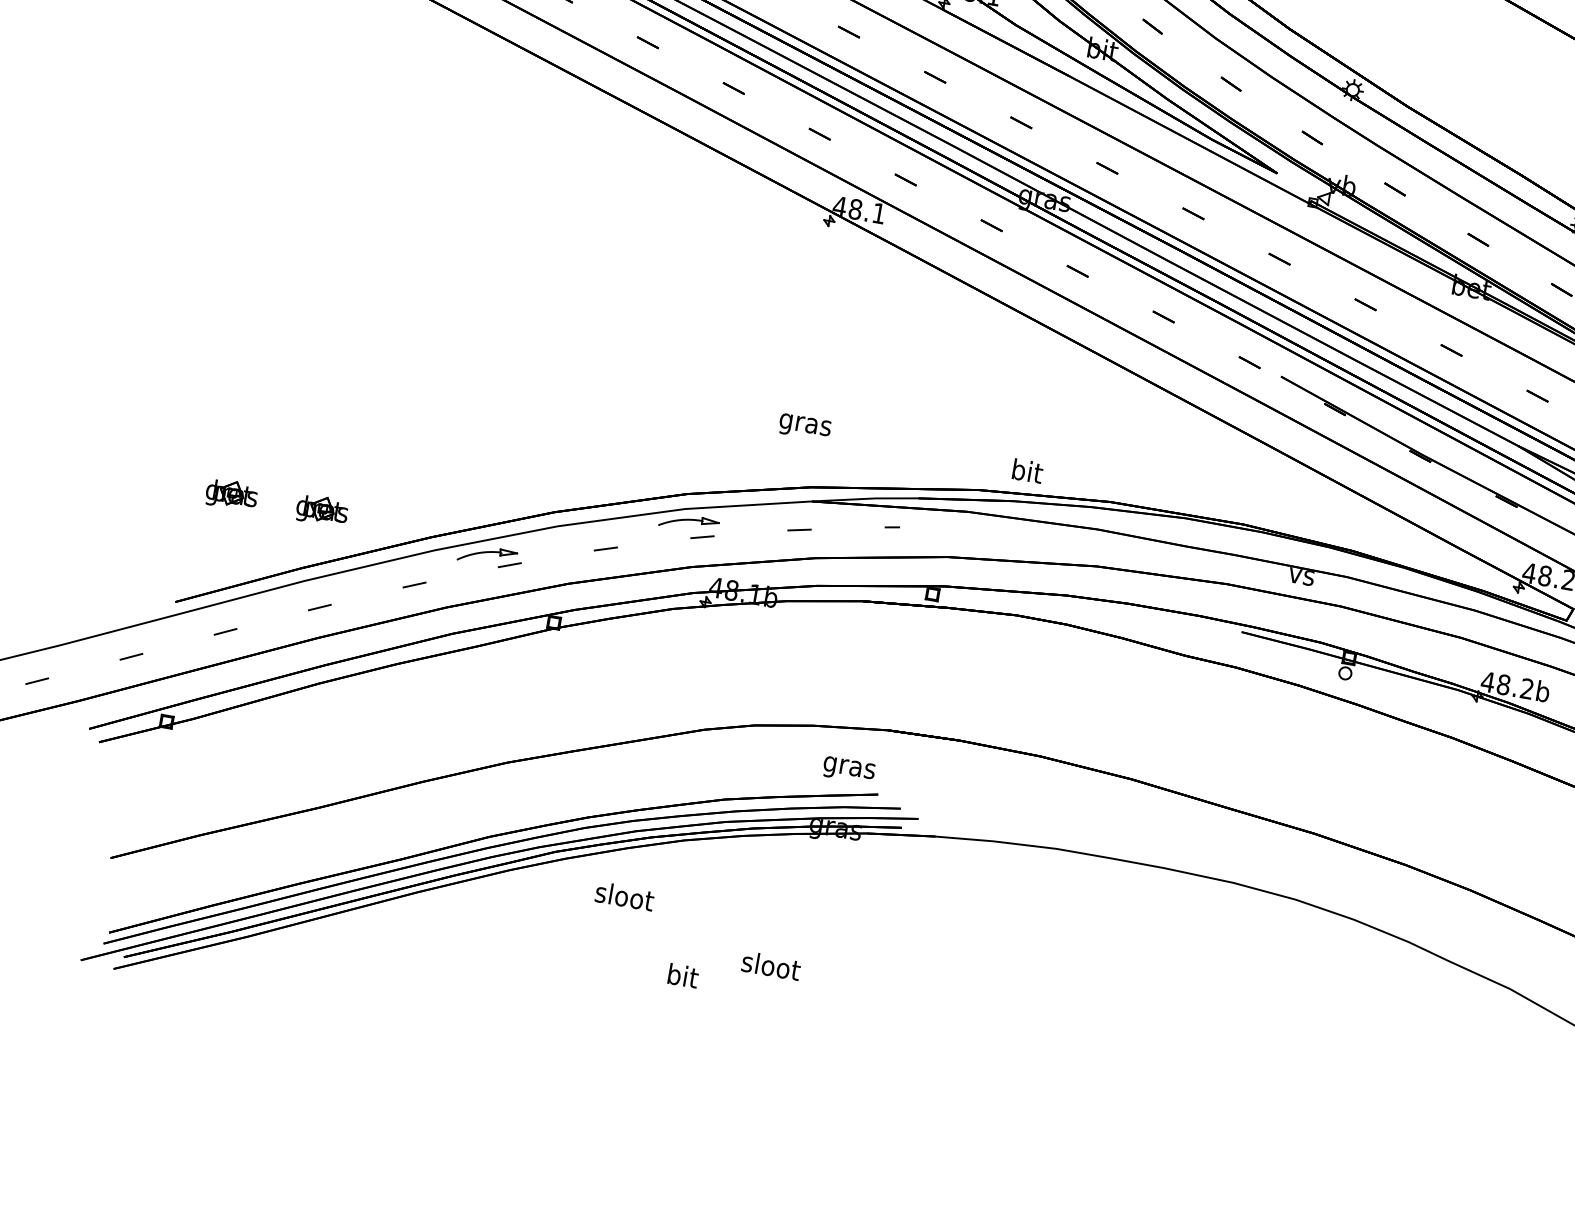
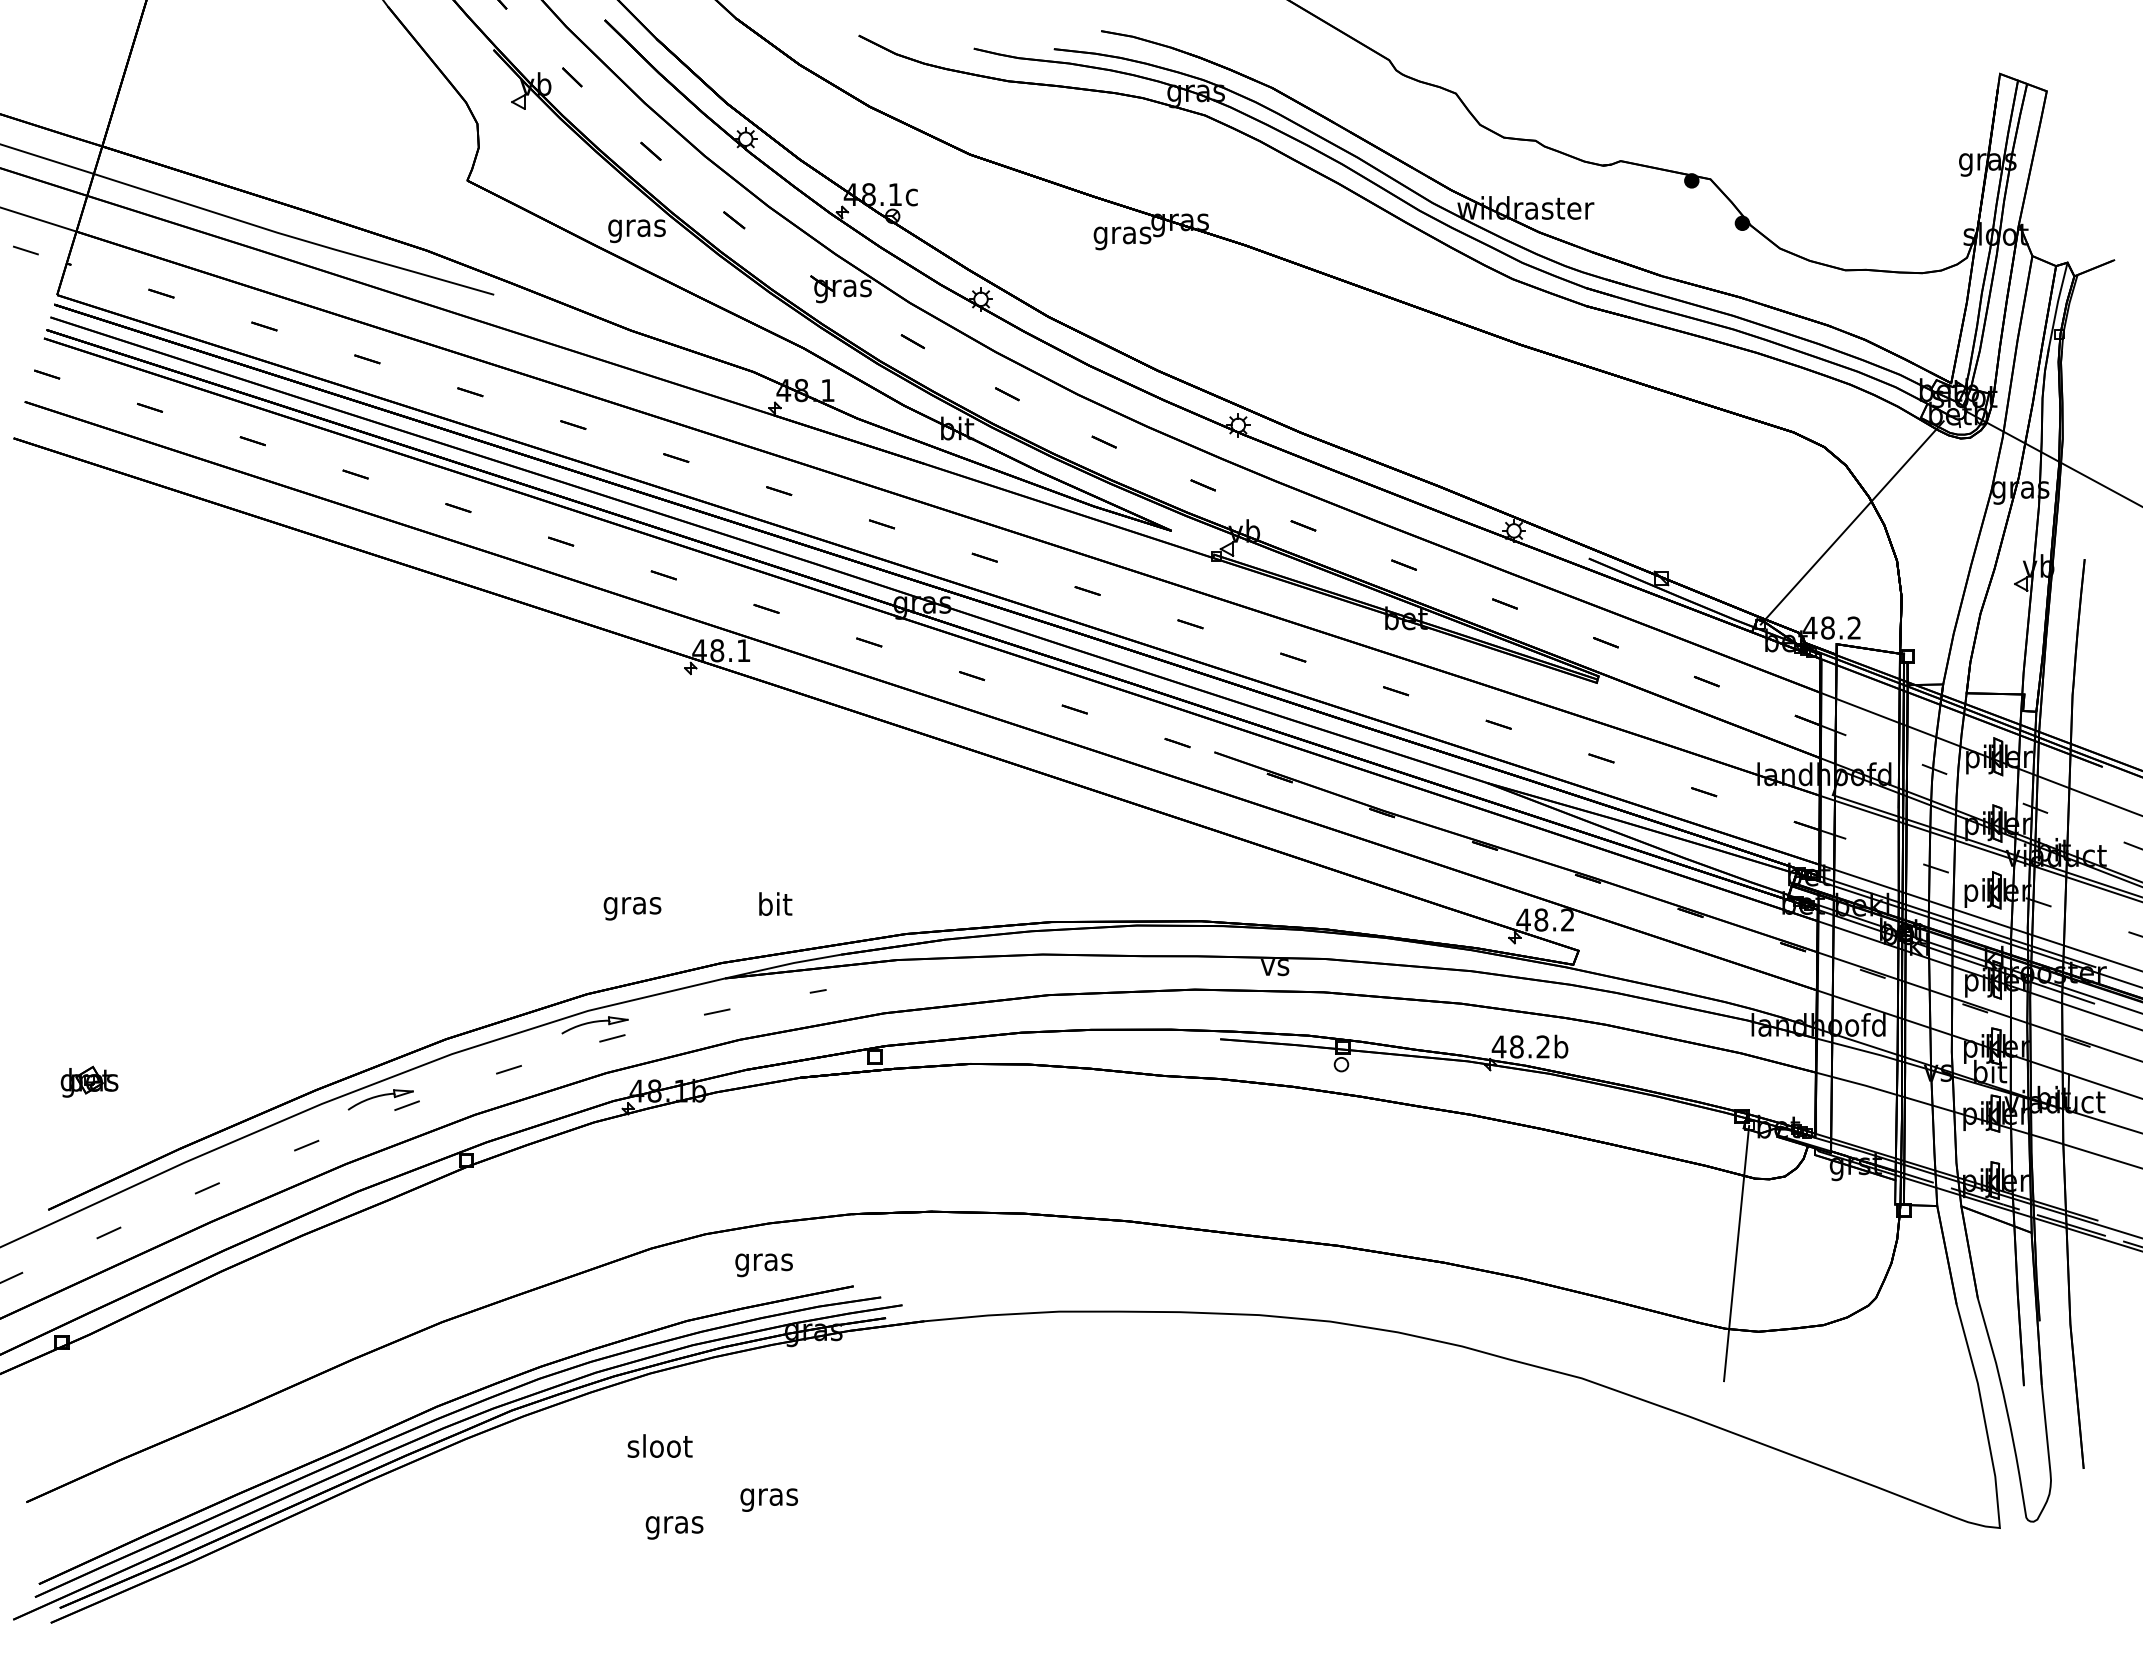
text: (804, 427) -> (632, 908), moved
text: (1027, 470) -> (775, 903), moved
part: (322, 510) -> (191, 1081), removed
text: (848, 770) -> (763, 1265), moved
text: (624, 895) -> (659, 1445), moved
text: (770, 968) -> (769, 1496), sloot -> gras
text: (682, 978) -> (674, 1524), bit -> gras

